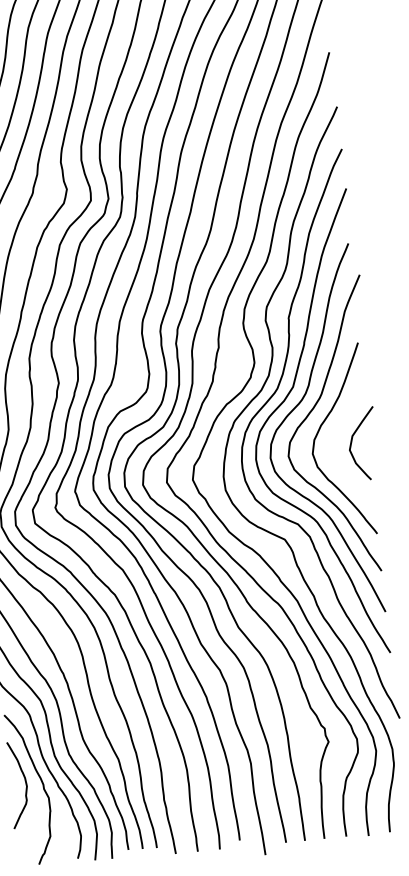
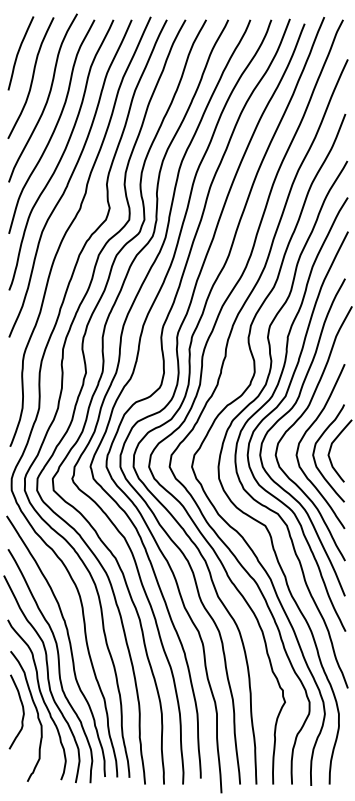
curve: (334, 445) -> (315, 449), added

